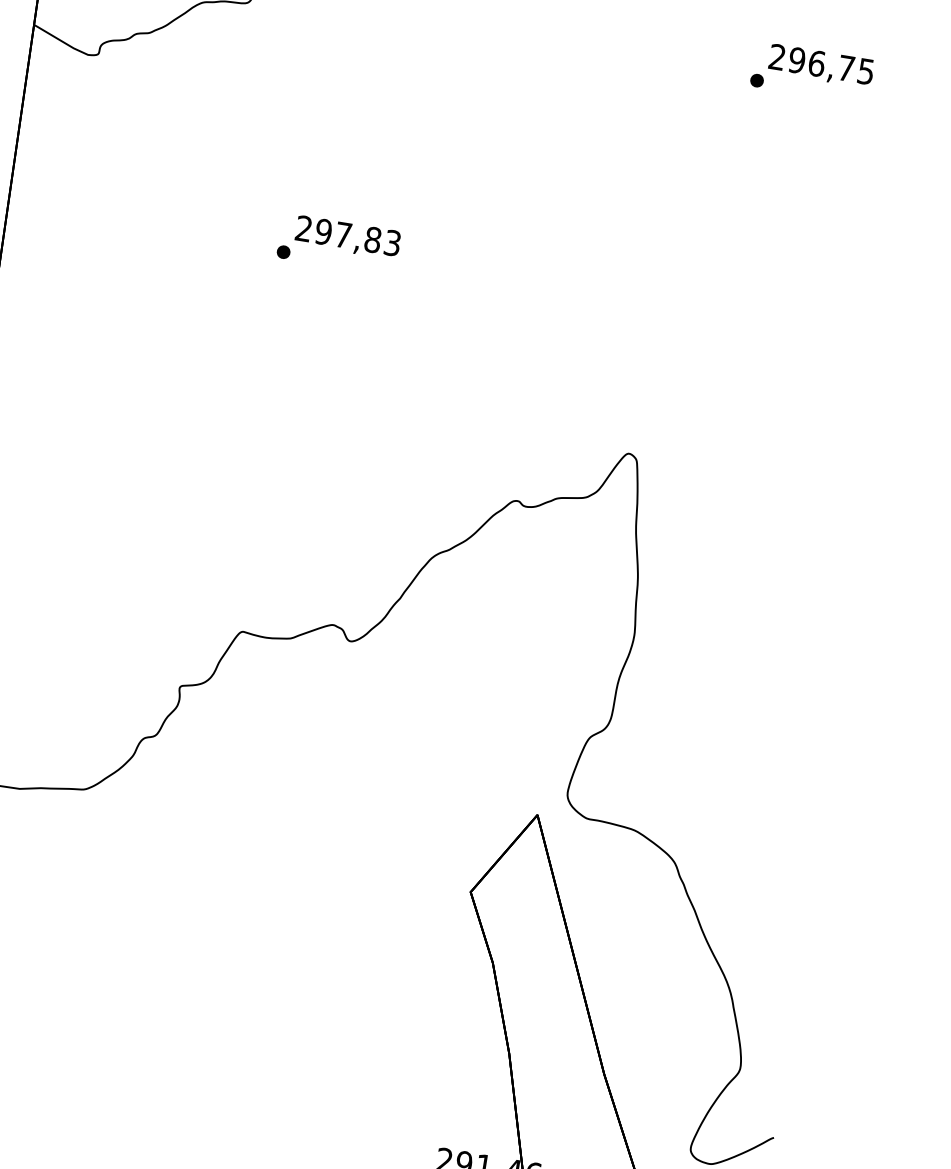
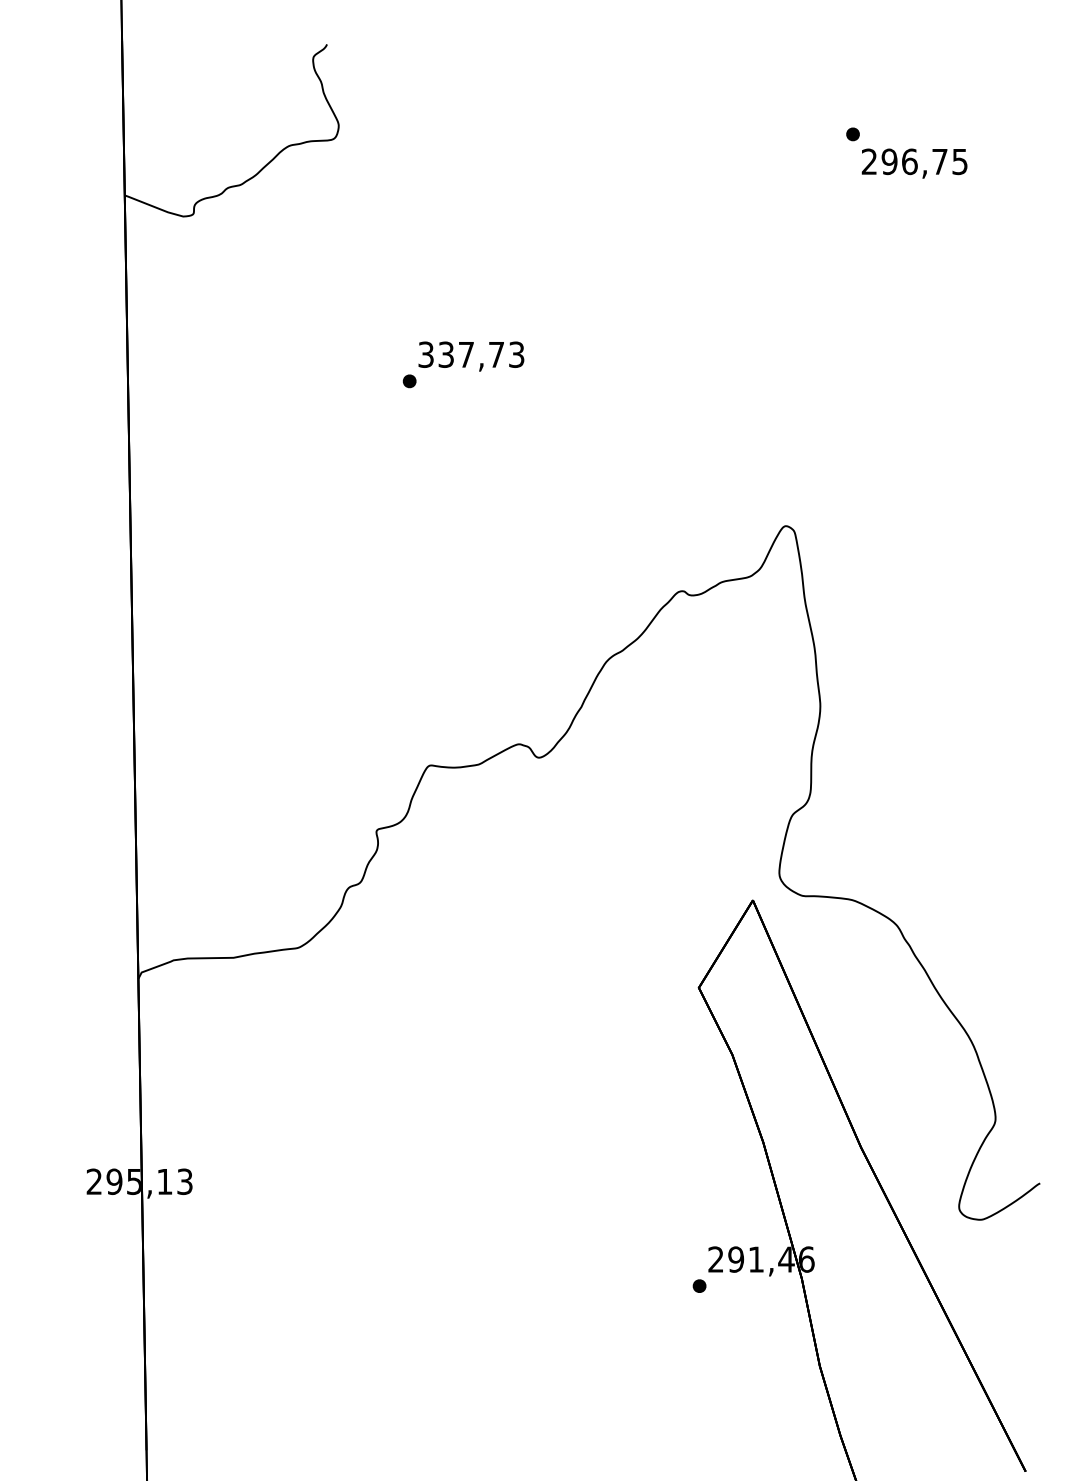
text: (821, 66) -> (914, 163), moved
text: (338, 234) -> (461, 354), 297,83 -> 337,73

